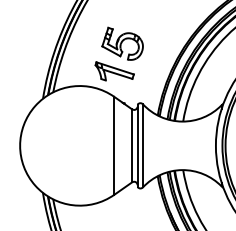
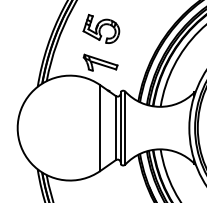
part: (122, 43) -> (101, 28), moved

